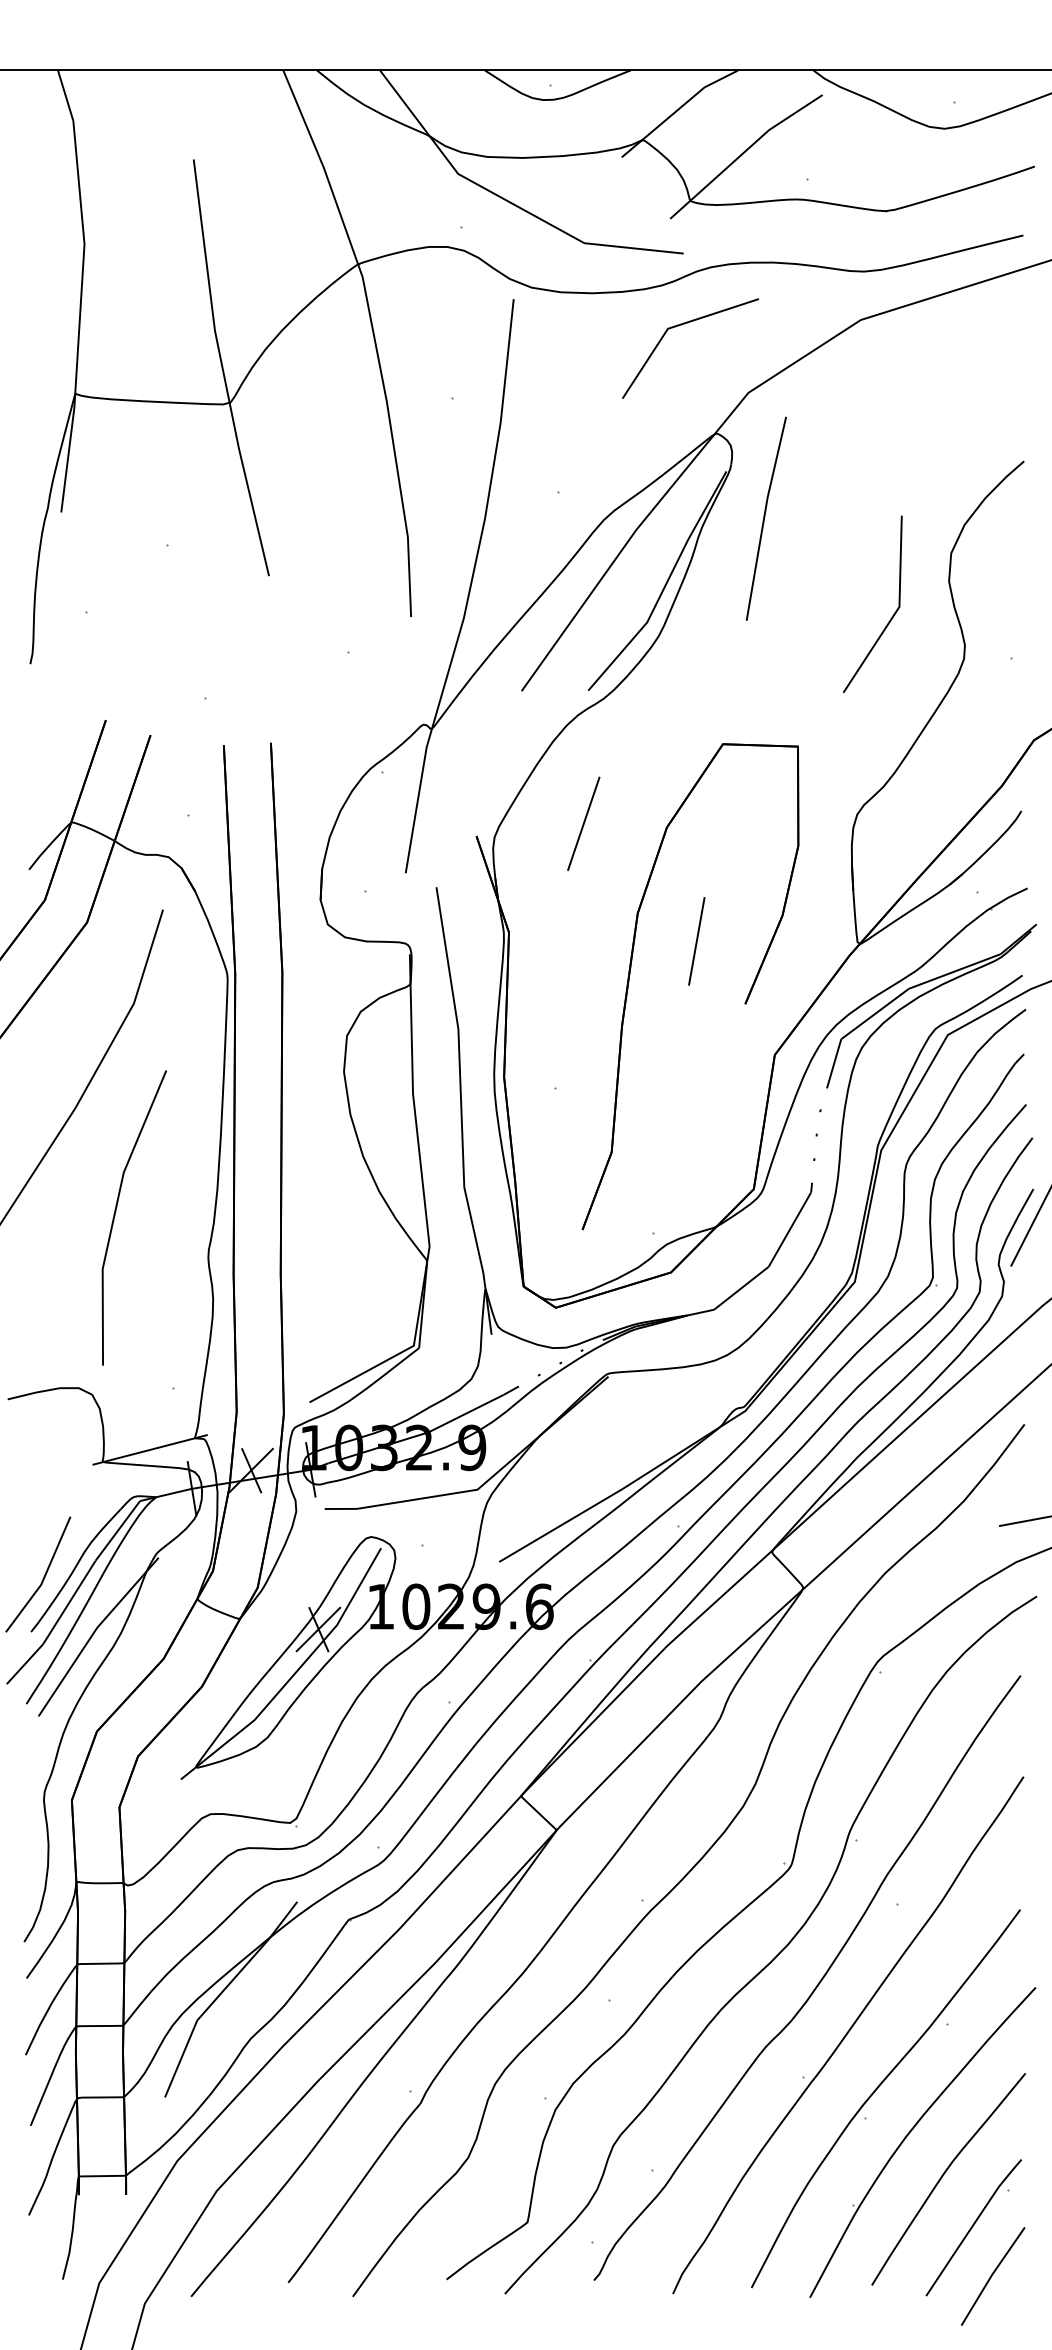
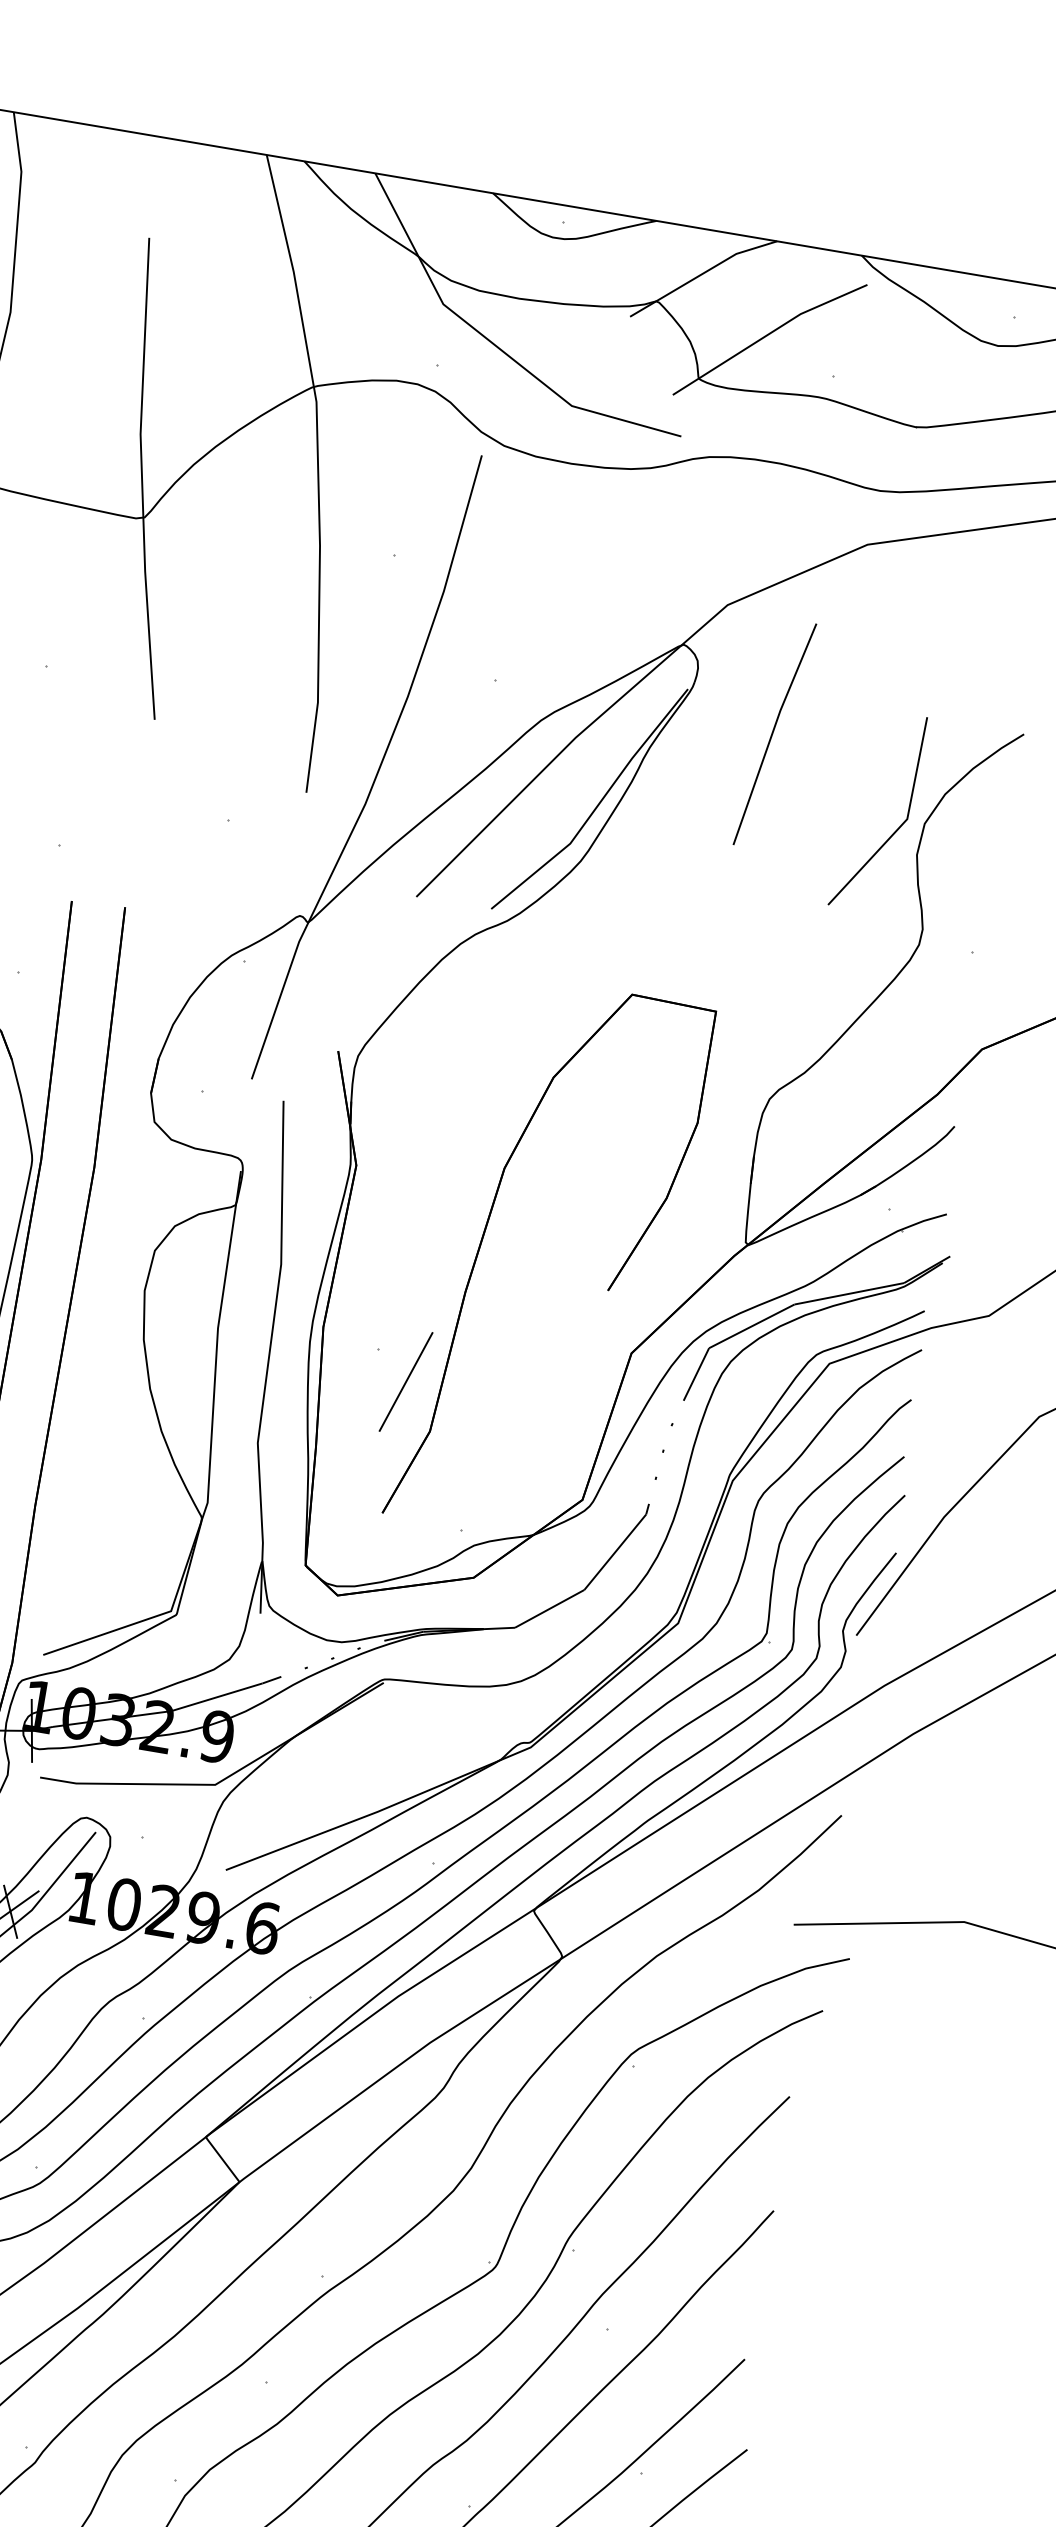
line: (681, 325) -> (665, 516), removed
line: (765, 517) -> (774, 732), moved
line: (892, 615) -> (897, 827), moved
line: (583, 823) -> (405, 1381), moved
line: (696, 941) -> (565, 1211), removed

